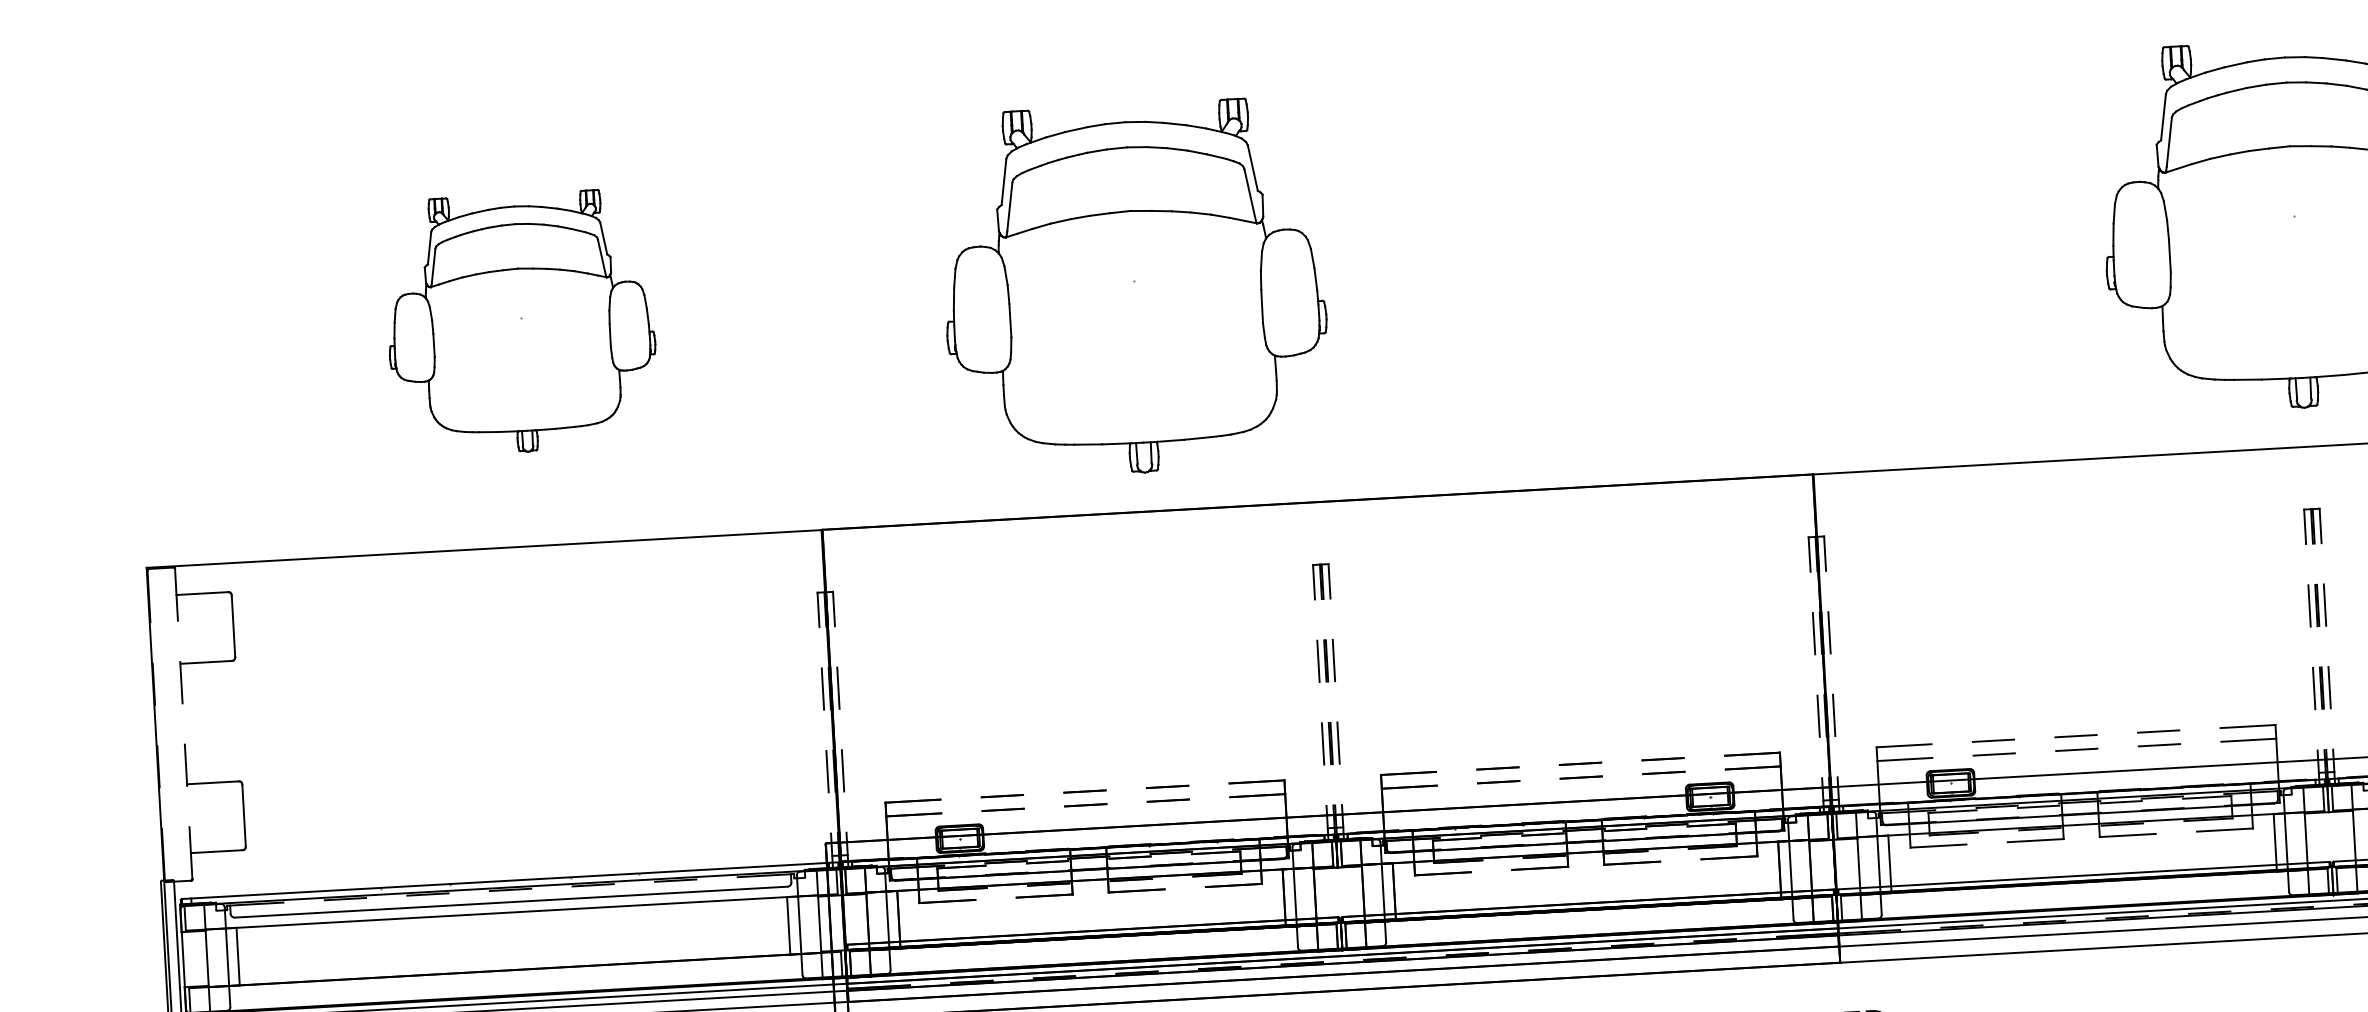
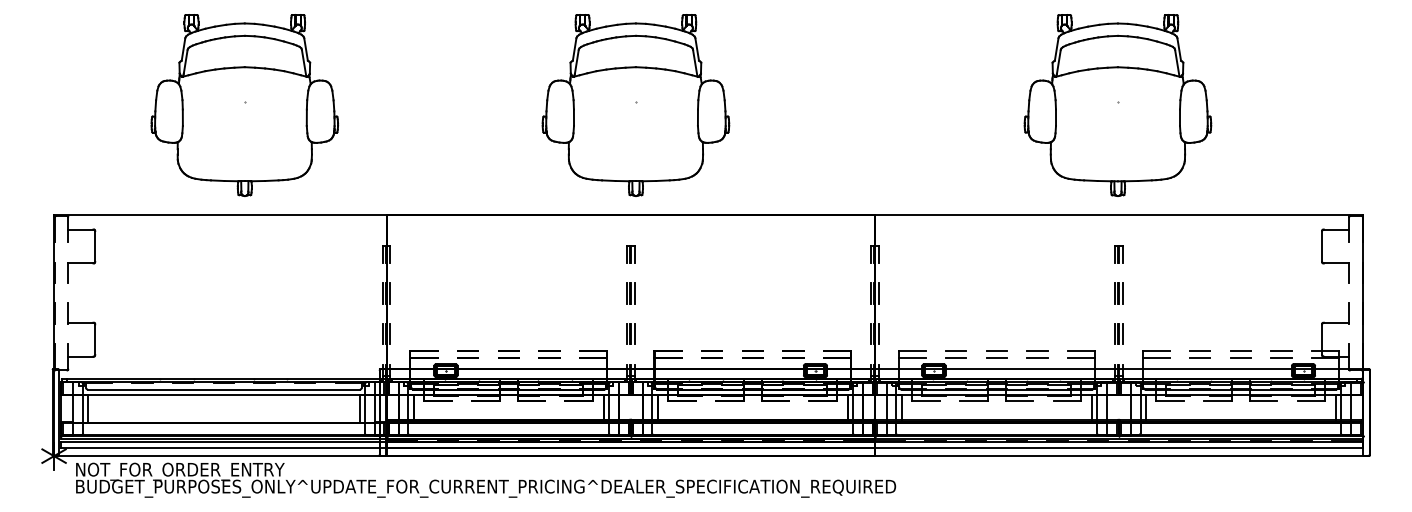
part: (1133, 288) -> (635, 105), moved
part: (520, 323) -> (244, 105), size x1.43

